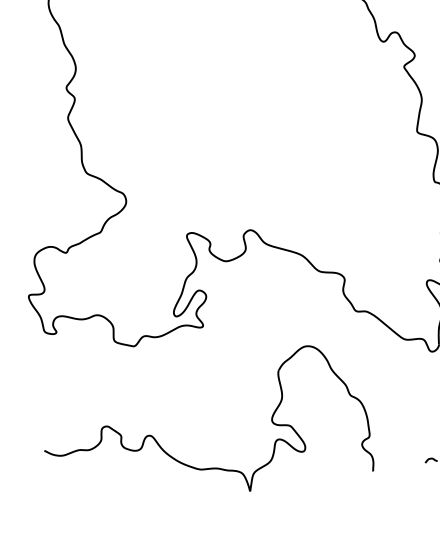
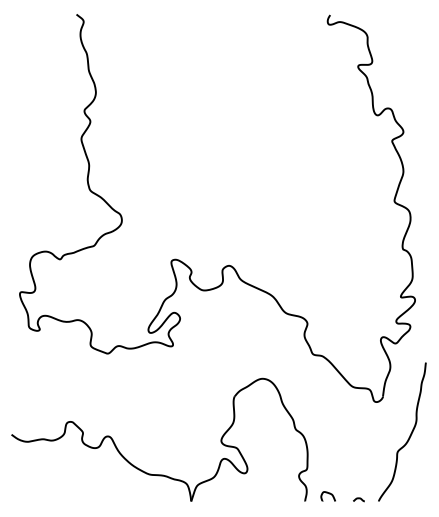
curve: (398, 459) -> (329, 494), added

